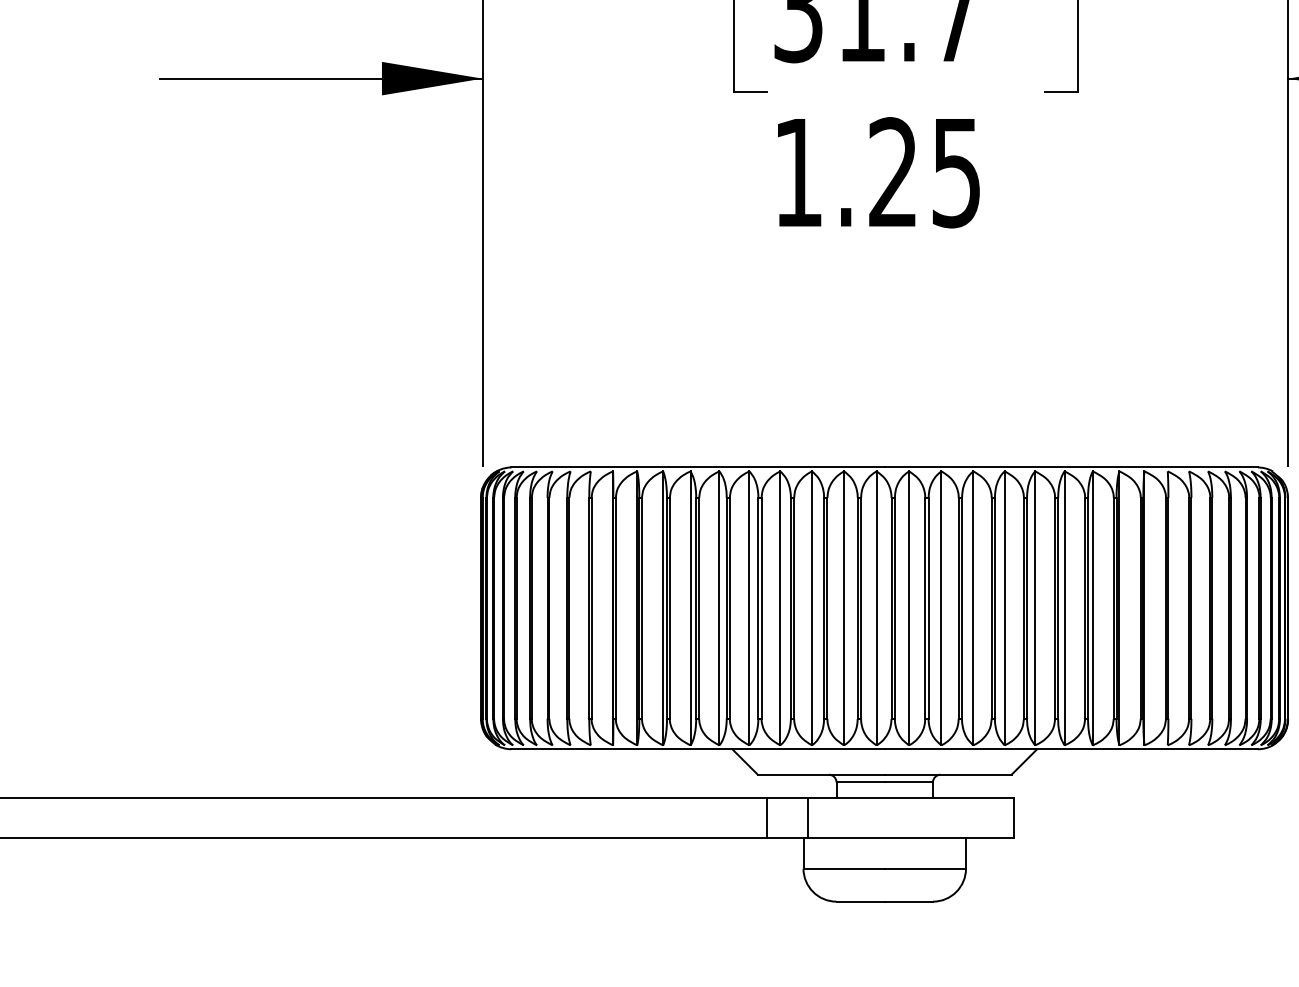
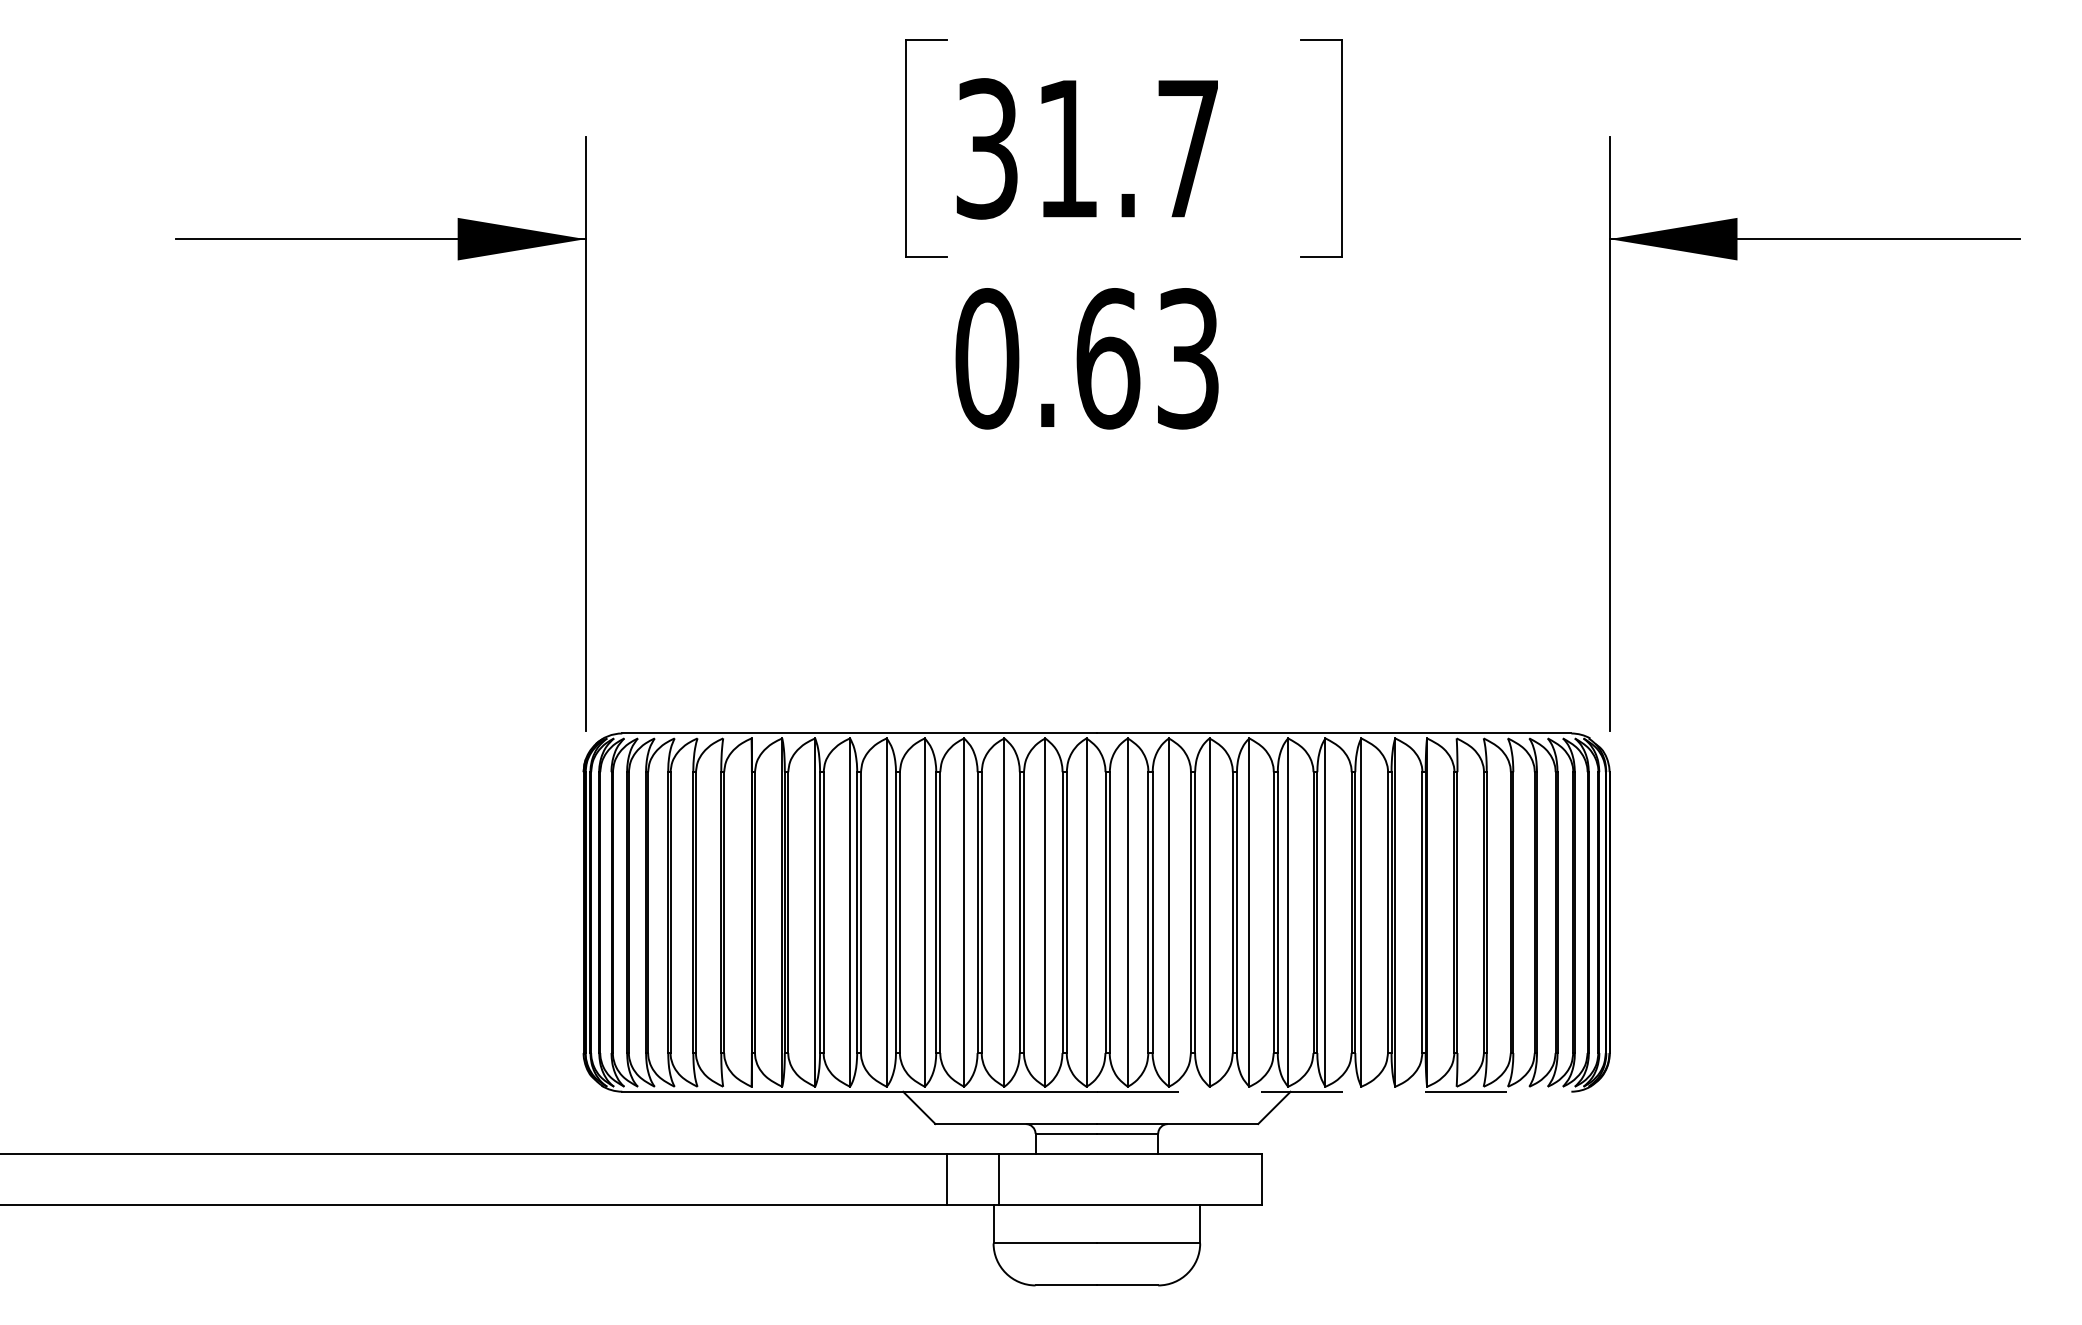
text: (876, 172) -> (1086, 358), 1.25 -> 0.63
line: (1071, 749) -> (1334, 1091), solid -> dashed

